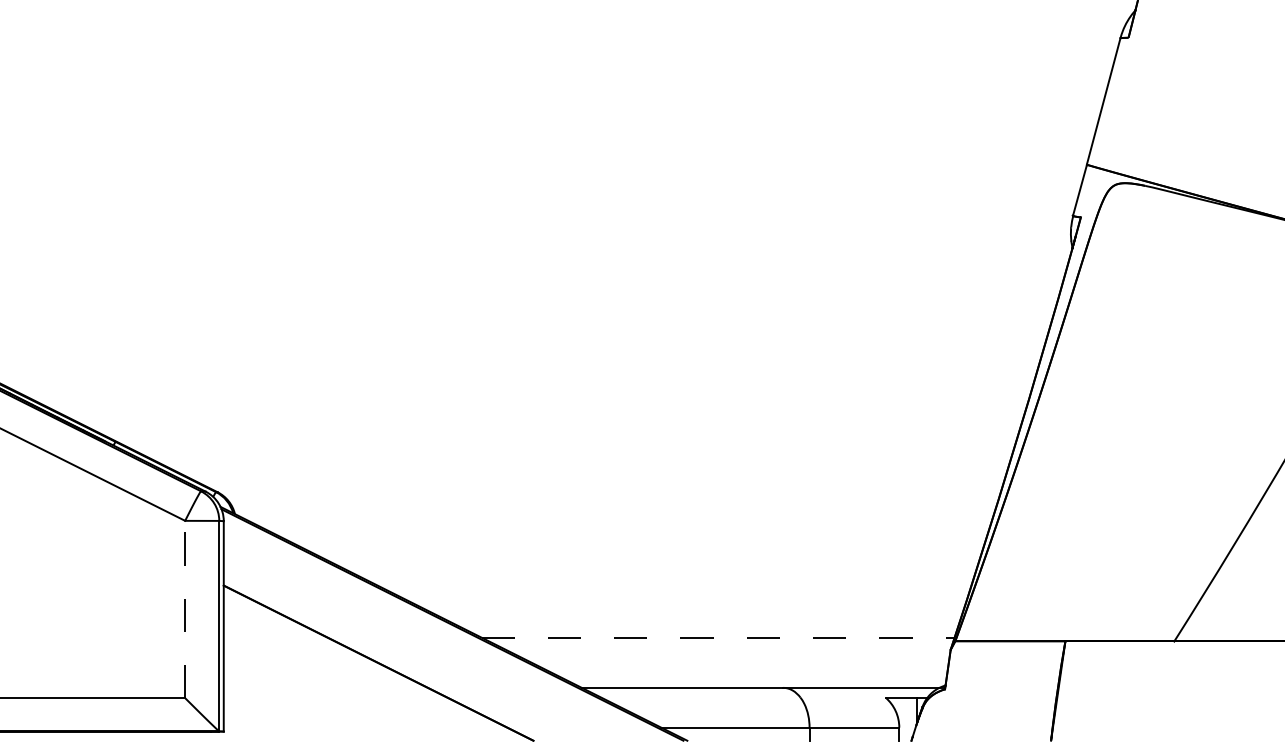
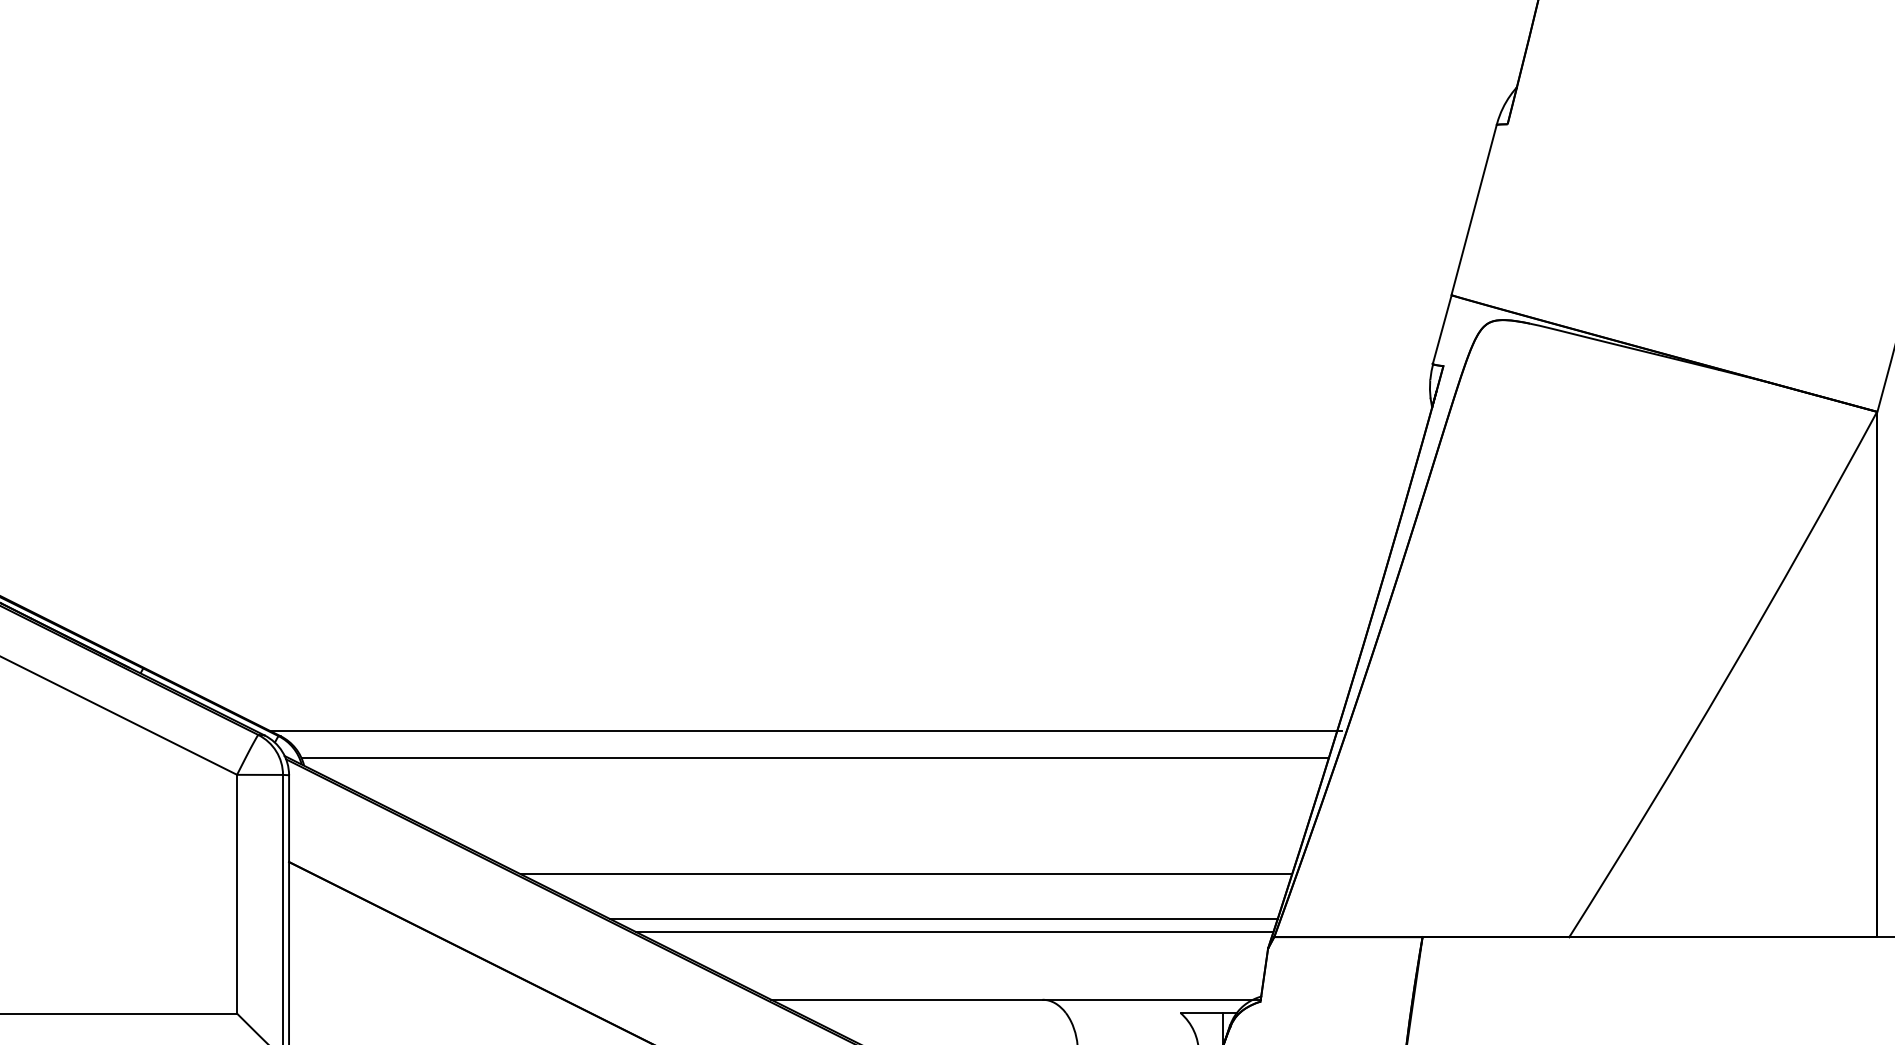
line: (607, 488) -> (806, 731), added
line: (613, 508) -> (814, 758), added
line: (682, 594) -> (906, 874), added
line: (185, 608) -> (237, 893), dashed -> solid
line: (709, 628) -> (943, 919), added
line: (717, 637) -> (954, 932), dashed -> solid

